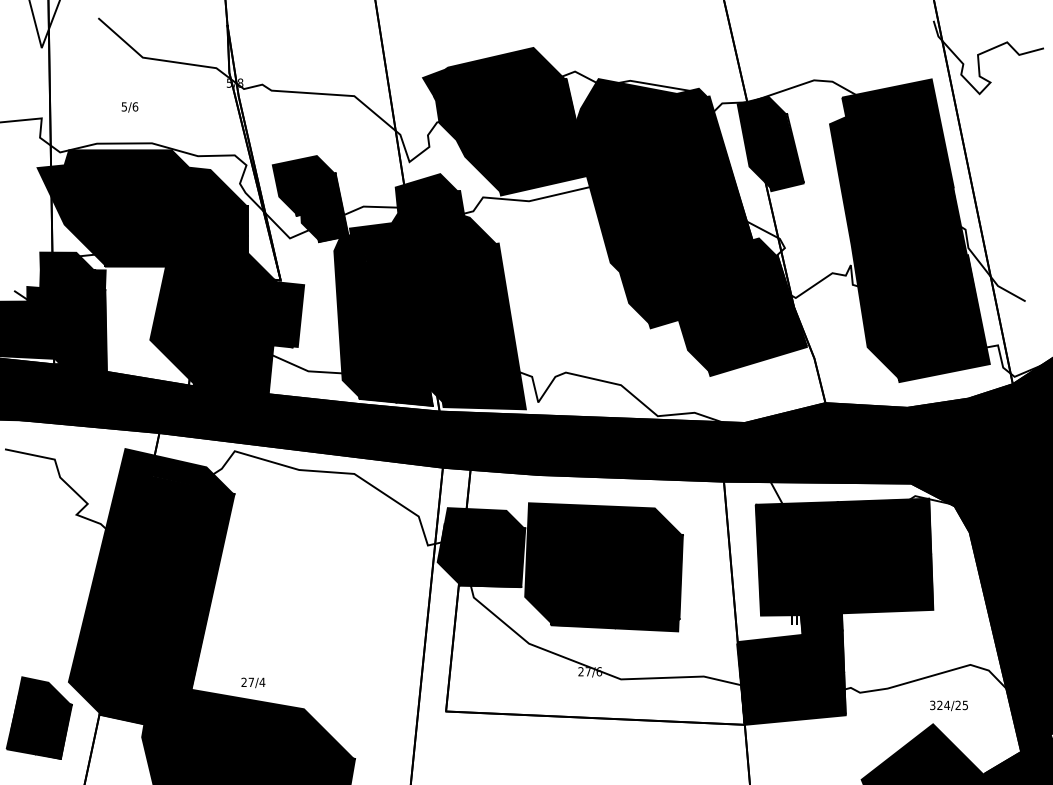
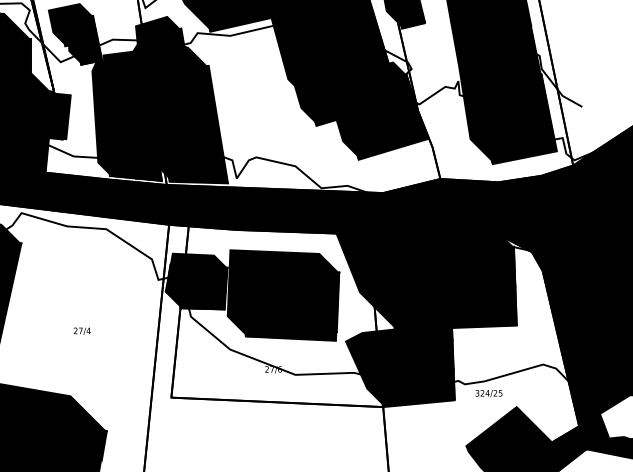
fill: (802, 587) -> (424, 309), added
text: (253, 682) -> (82, 330), moved
text: (948, 705) -> (488, 393), moved

